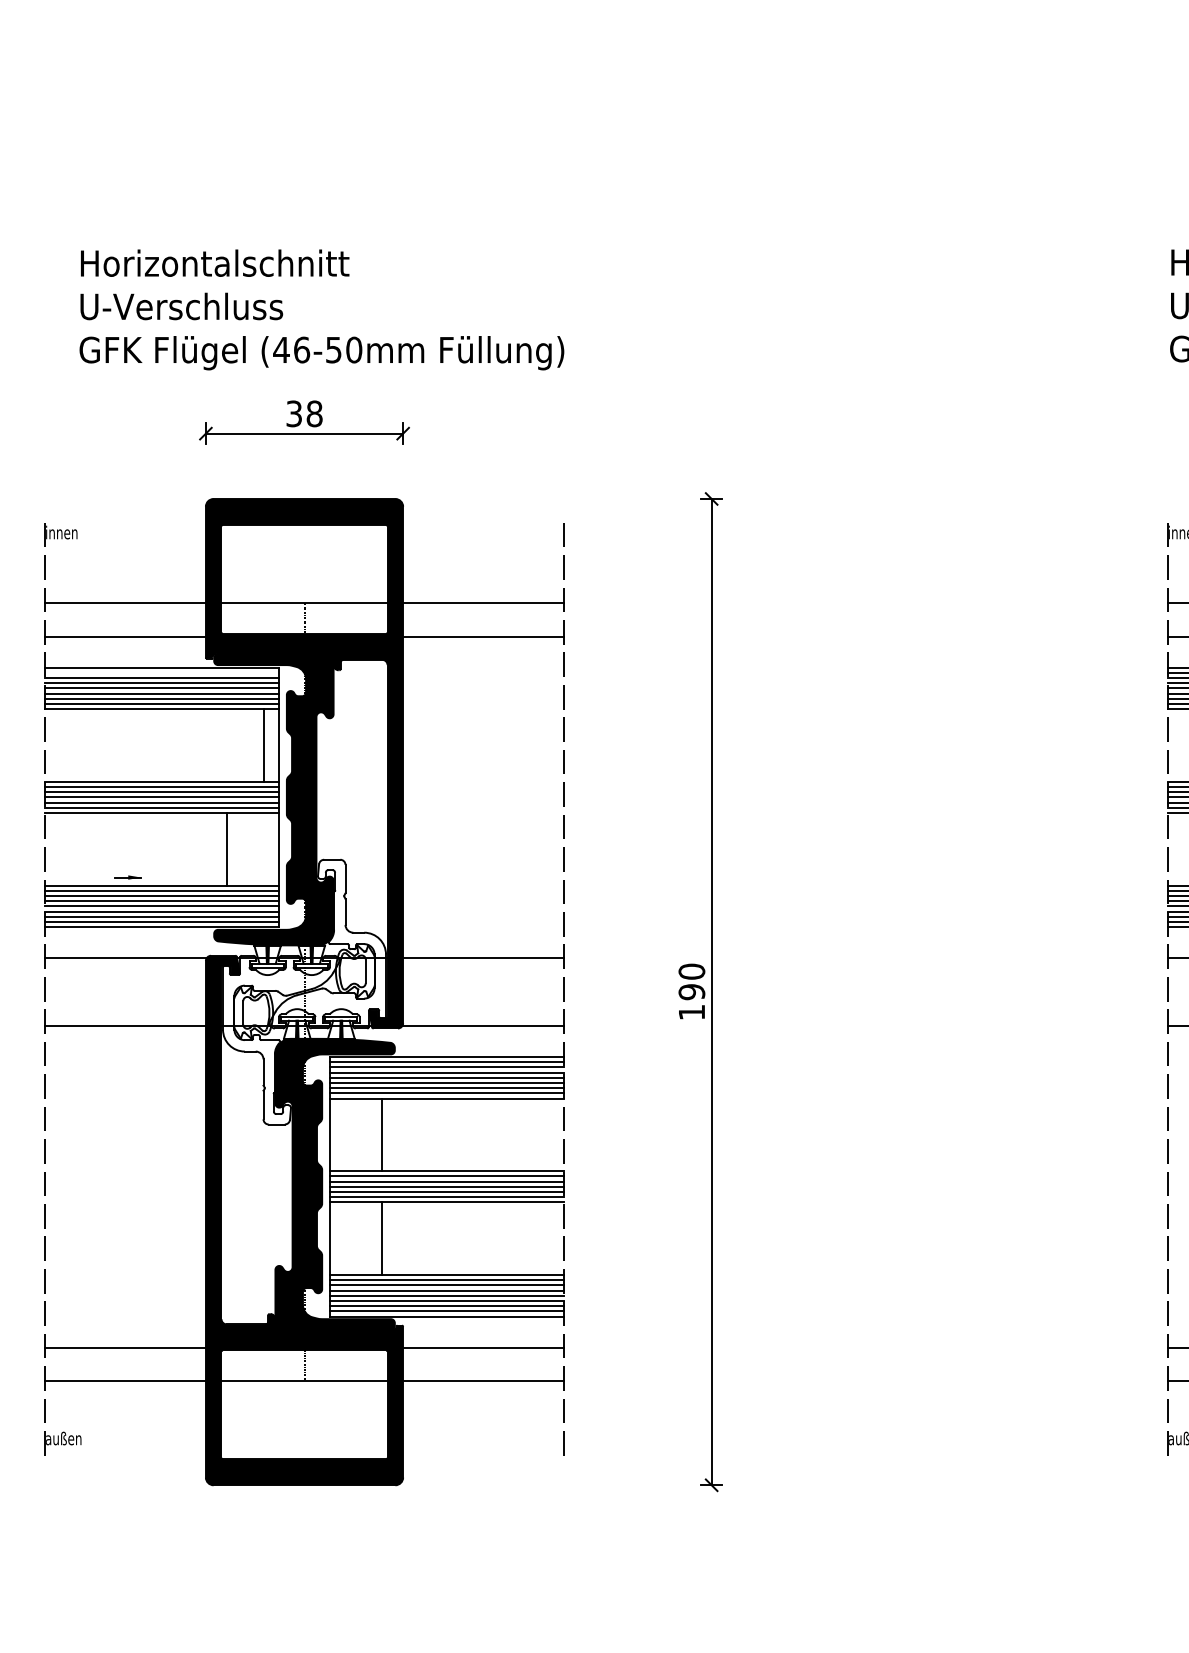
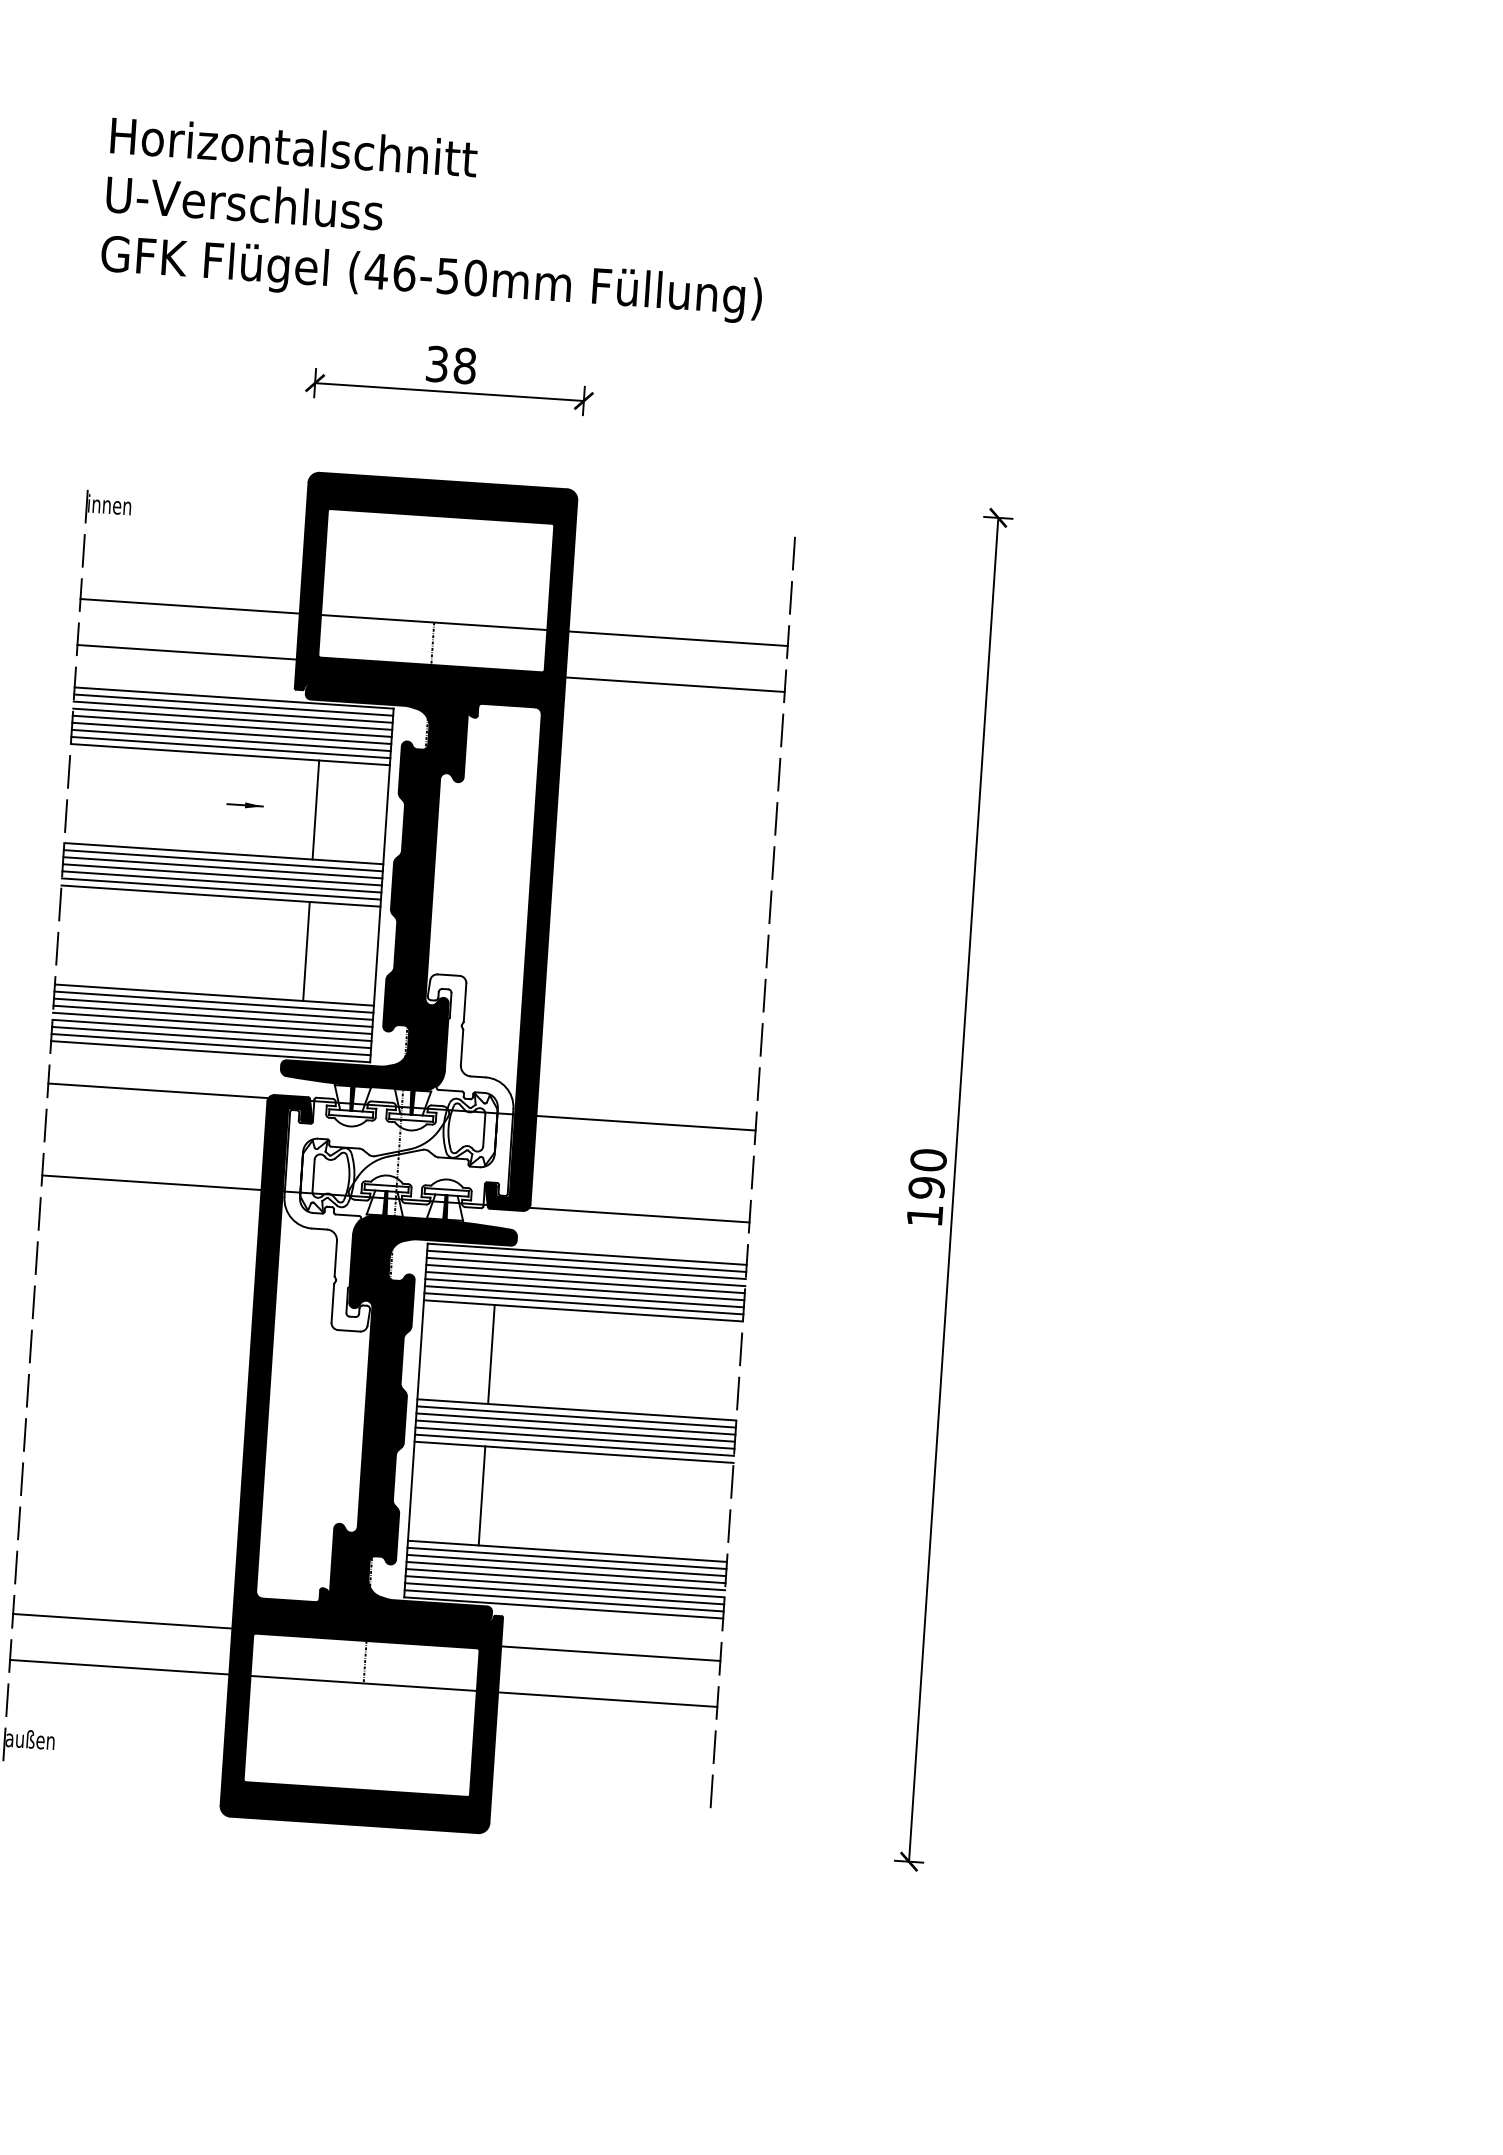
text: (321, 309) -> (434, 219), moved
line: (161, 672) -> (233, 704), added
line: (264, 745) -> (316, 809), moved
part: (127, 877) -> (244, 805), moved

